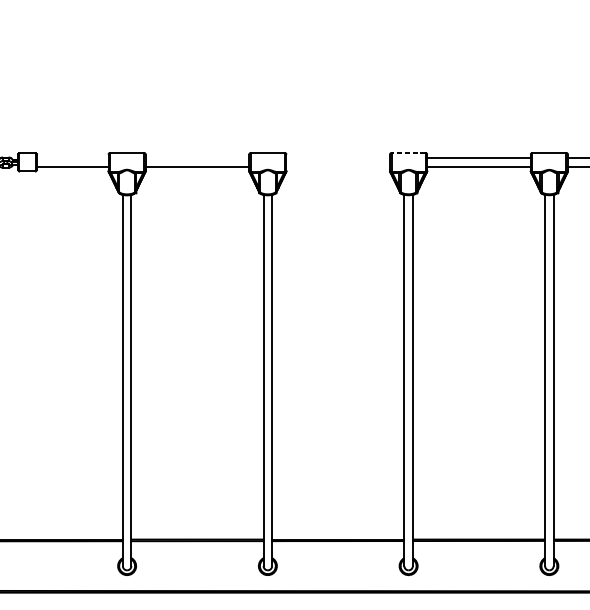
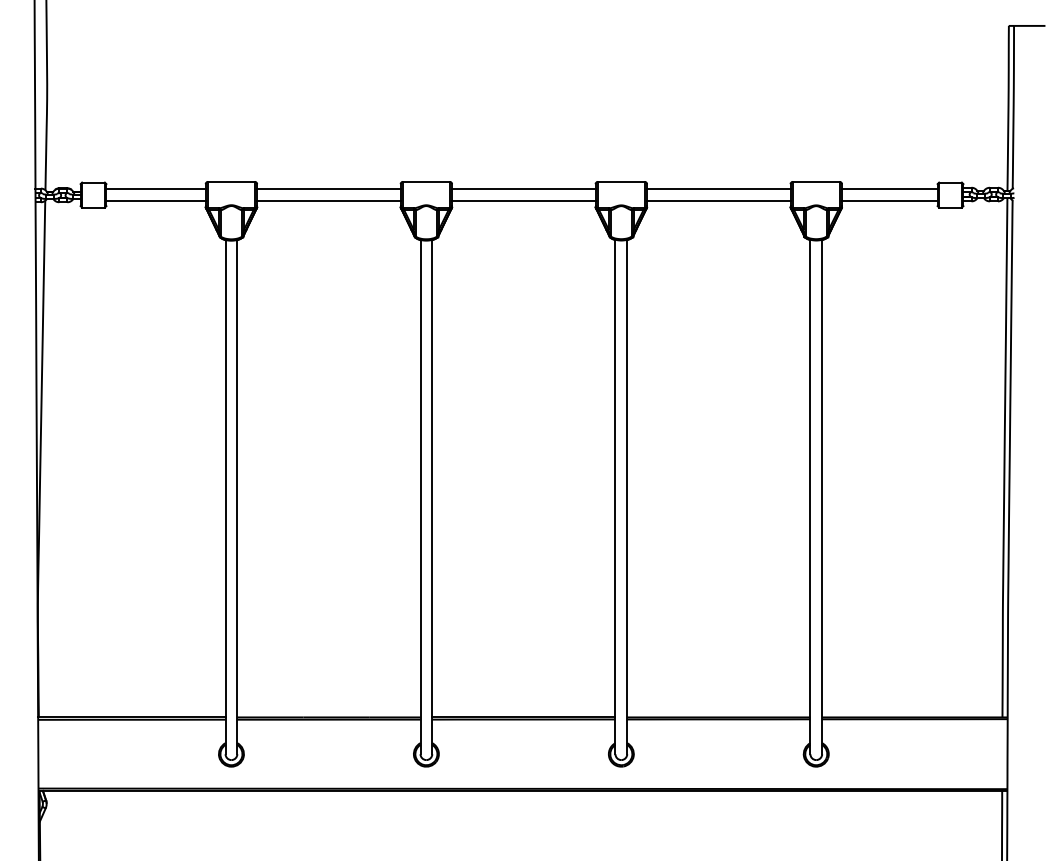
line: (408, 152) -> (620, 181), dashed -> solid
line: (72, 158) -> (155, 189), added
line: (197, 158) -> (328, 189), added
line: (337, 158) -> (523, 189), added
line: (337, 167) -> (523, 201), added

